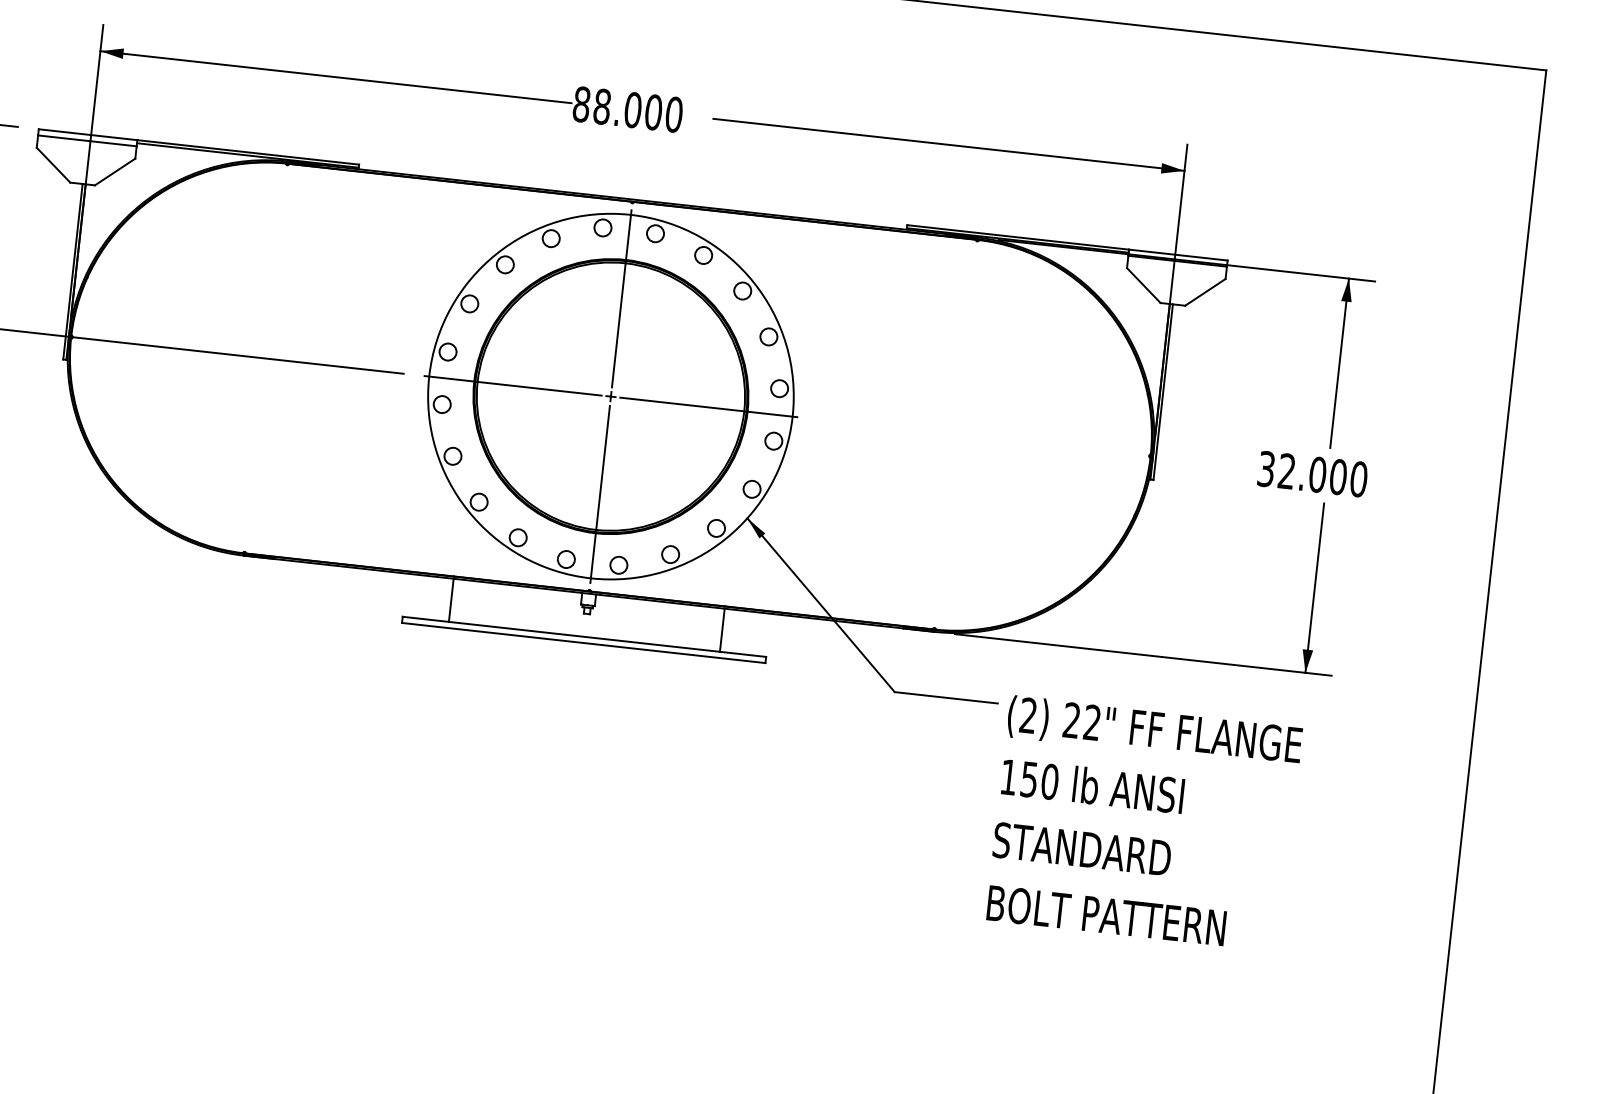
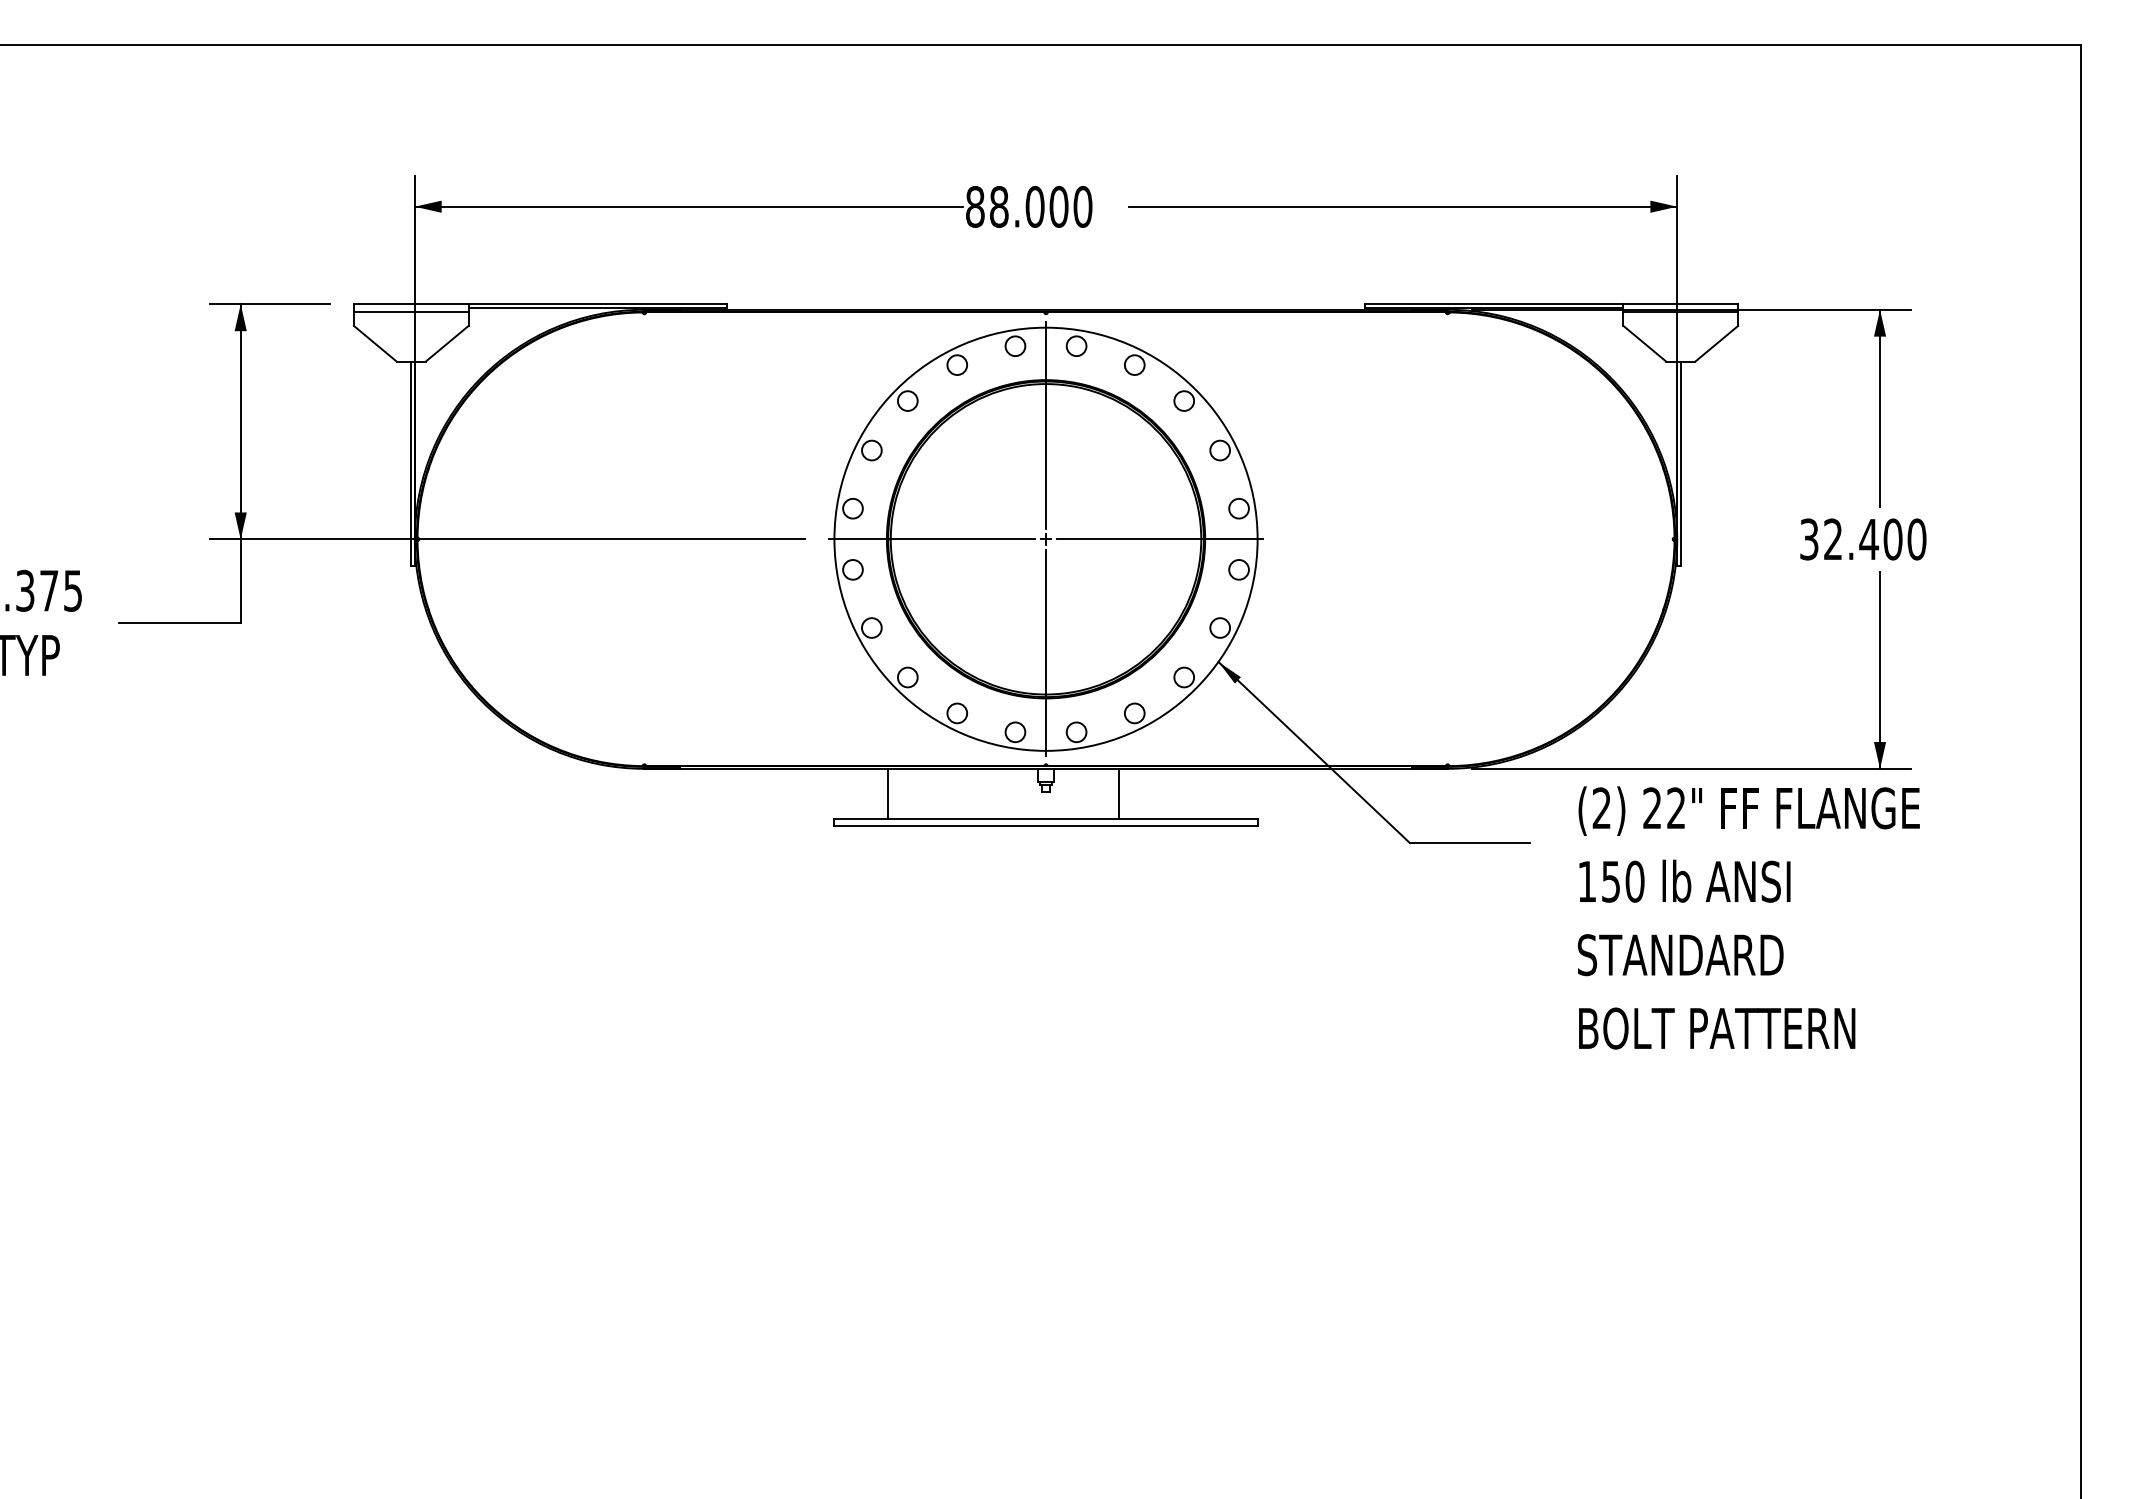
text: (1318, 474) -> (1869, 539), 32.000 -> 32.400
line: (722, 629) -> (1118, 793), moved
text: (1144, 823) -> (1748, 917), moved

